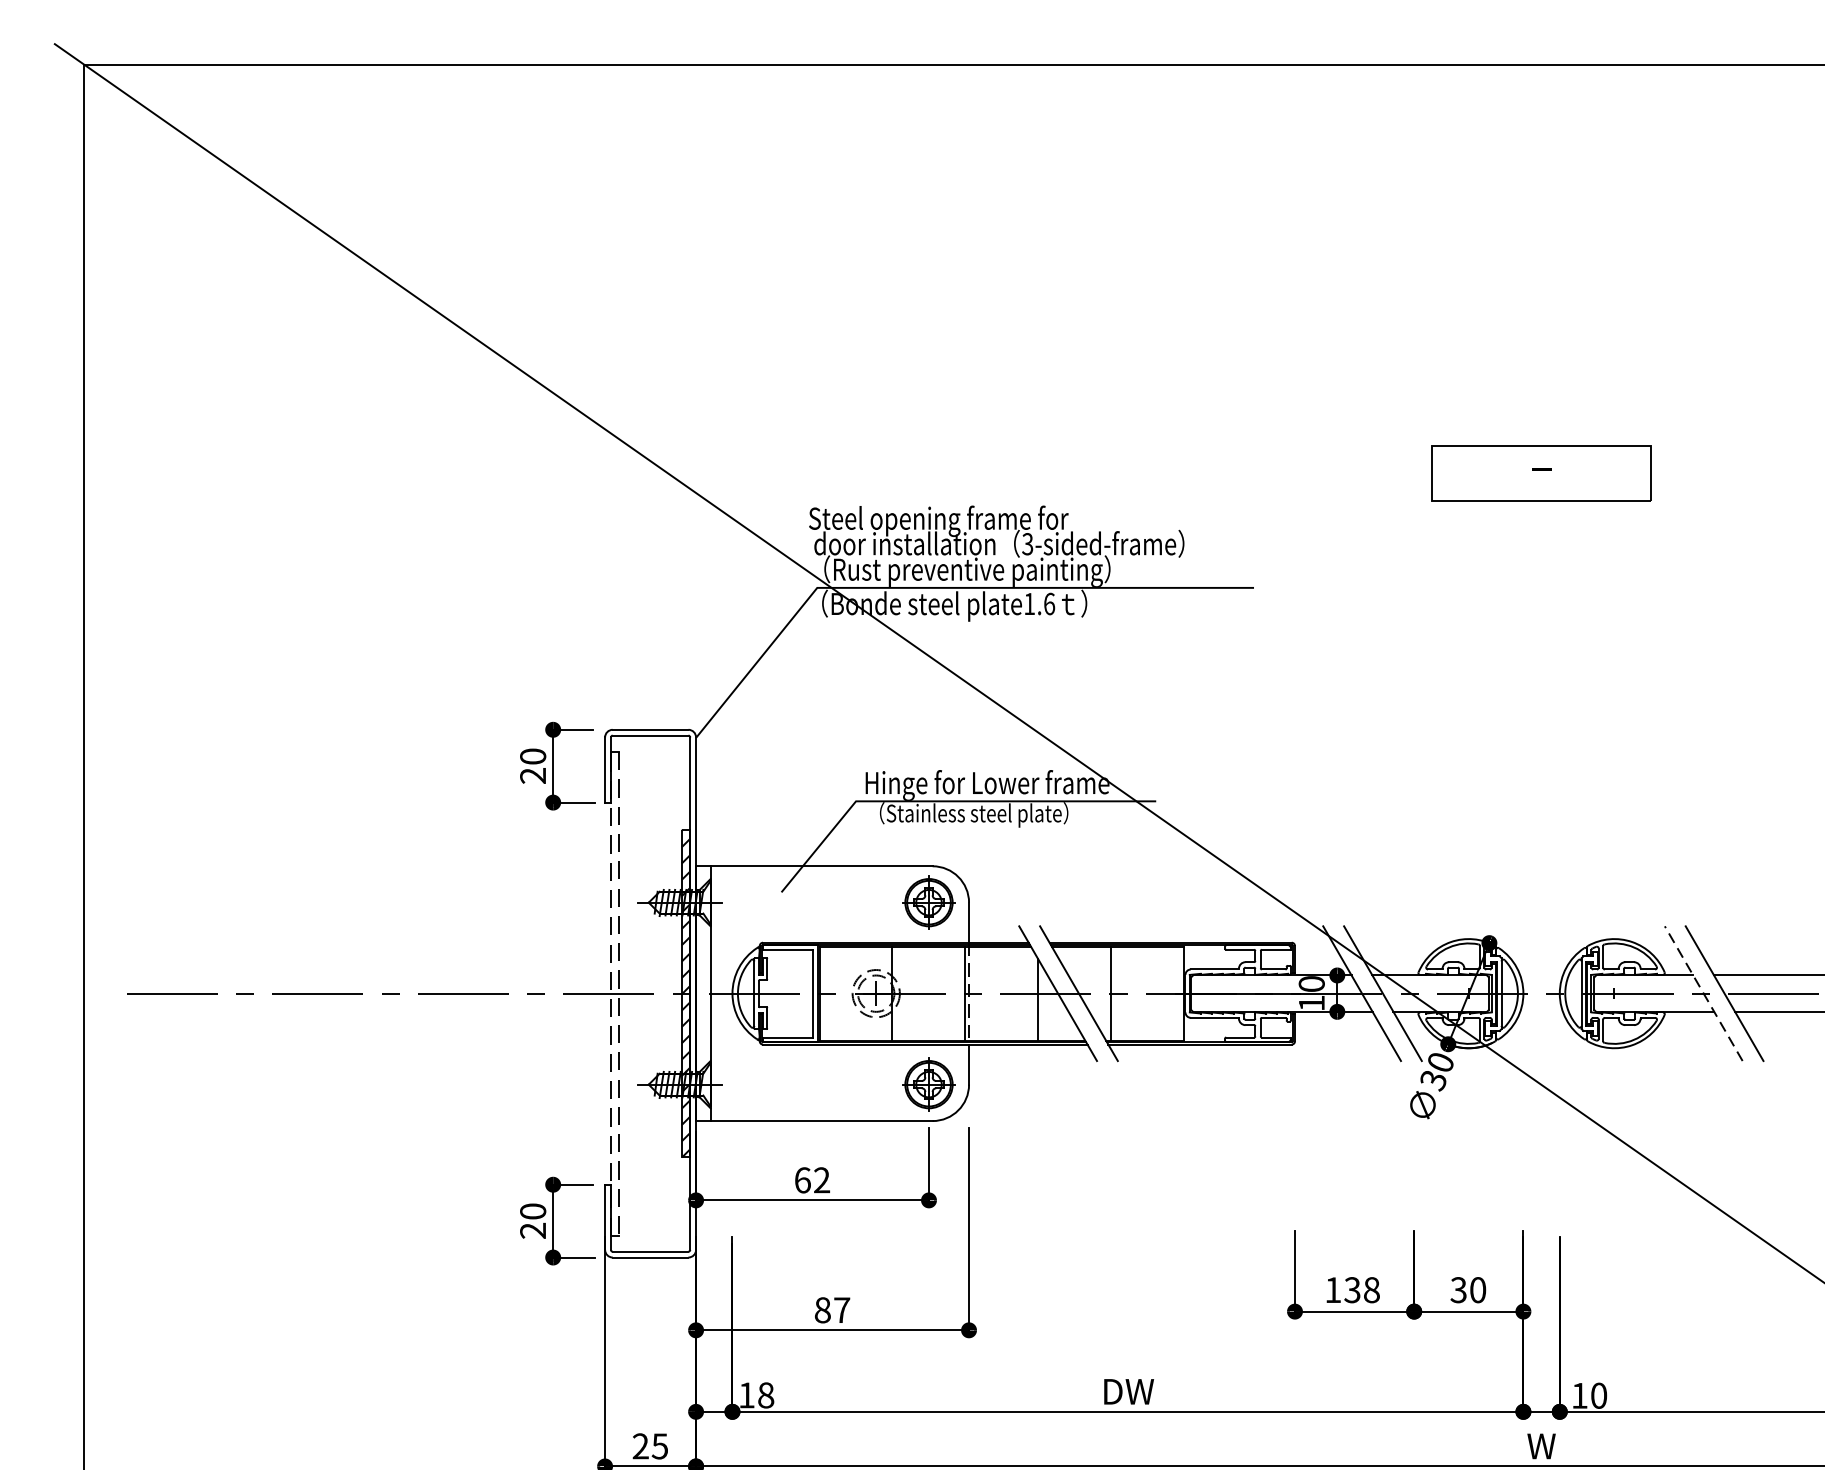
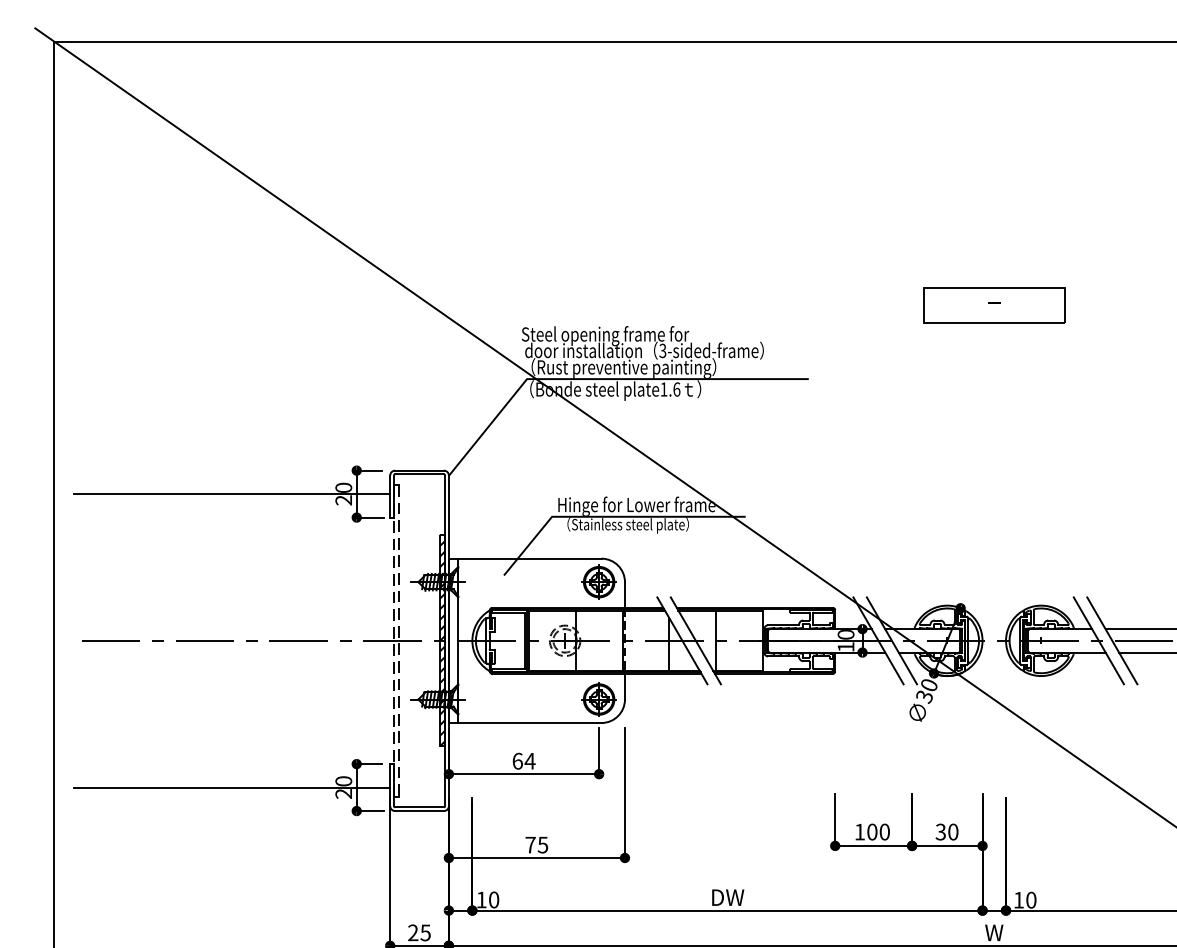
line: (359, 766) -> (231, 494), added
line: (1703, 993) -> (1098, 640), dashed -> solid
text: (821, 1179) -> (529, 760), 62 -> 64
line: (359, 1221) -> (231, 787), added
text: (1362, 1289) -> (878, 831), 138 -> 100
text: (831, 1309) -> (536, 844), 87 -> 75
text: (766, 1396) -> (494, 900), 18 -> 10

